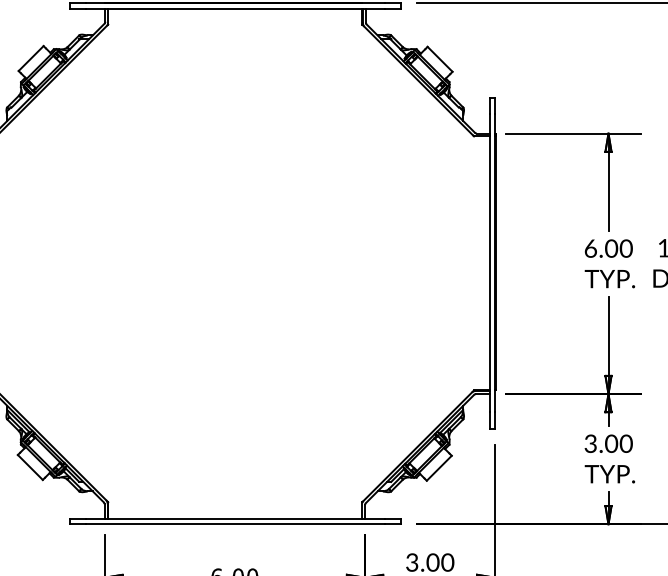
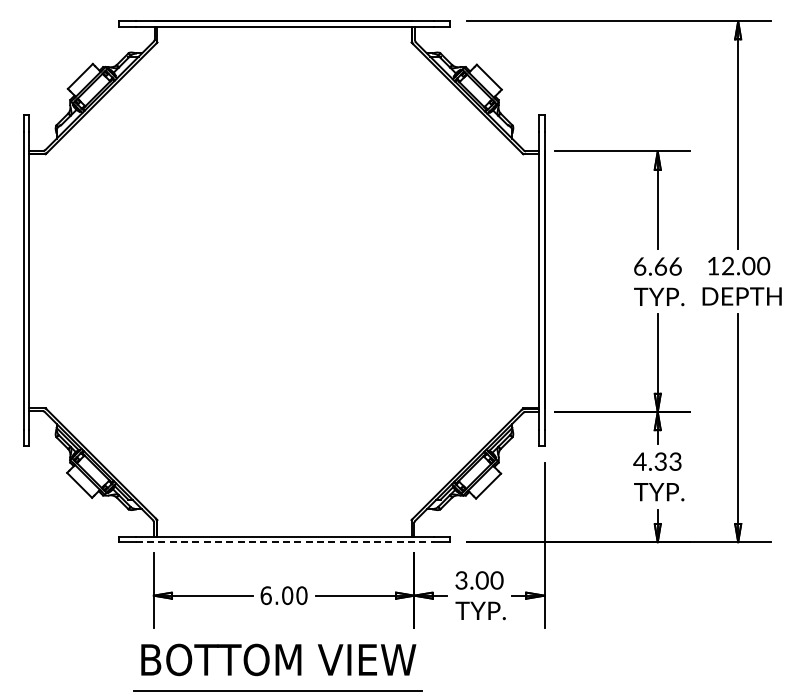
text: (619, 248) -> (668, 266), 6.00 -> 6.66
text: (608, 443) -> (657, 461), 3.00 -> 4.33
line: (236, 524) -> (285, 542), solid -> dashed

